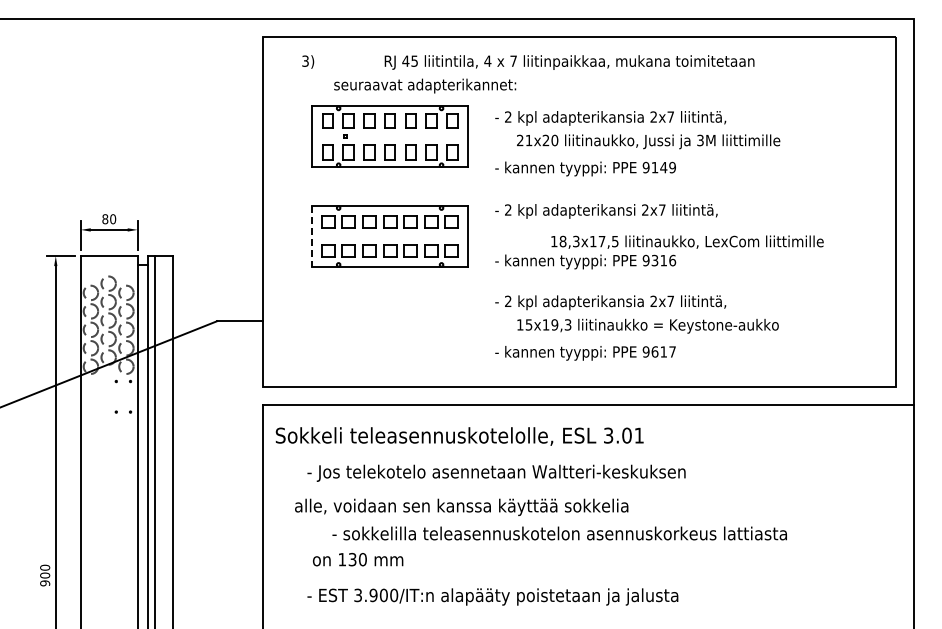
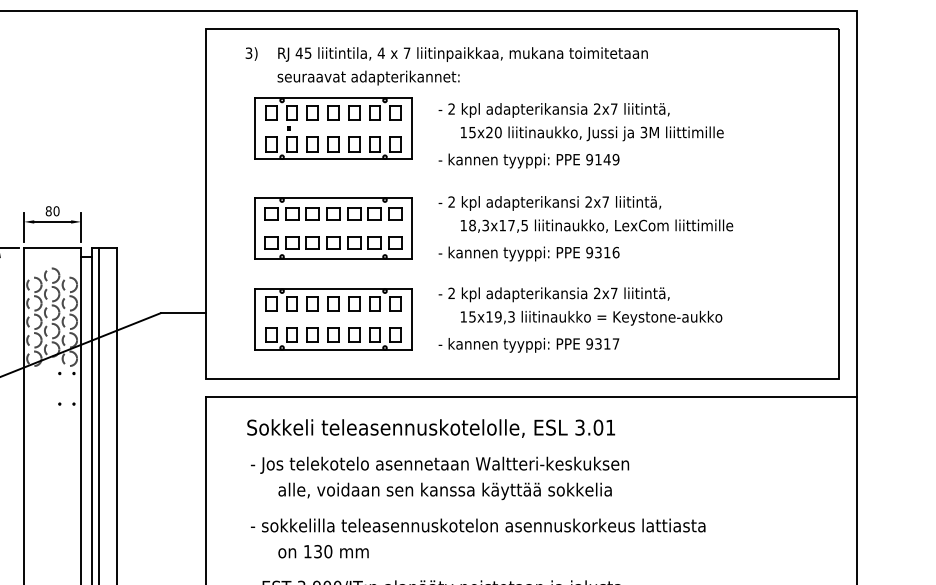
text: (569, 62) -> (462, 54), moved
text: (524, 140) -> (467, 132), 21x20 -> 15x20
line: (312, 236) -> (255, 228), dashed -> solid
text: (687, 241) -> (596, 225), moved
part: (389, 327) -> (332, 319), added
text: (654, 351) -> (597, 343), 9617 -> 9317
text: (459, 436) -> (430, 428), moved
text: (461, 506) -> (444, 490), moved
text: (559, 533) -> (477, 525), moved
text: (358, 559) -> (323, 551), moved

